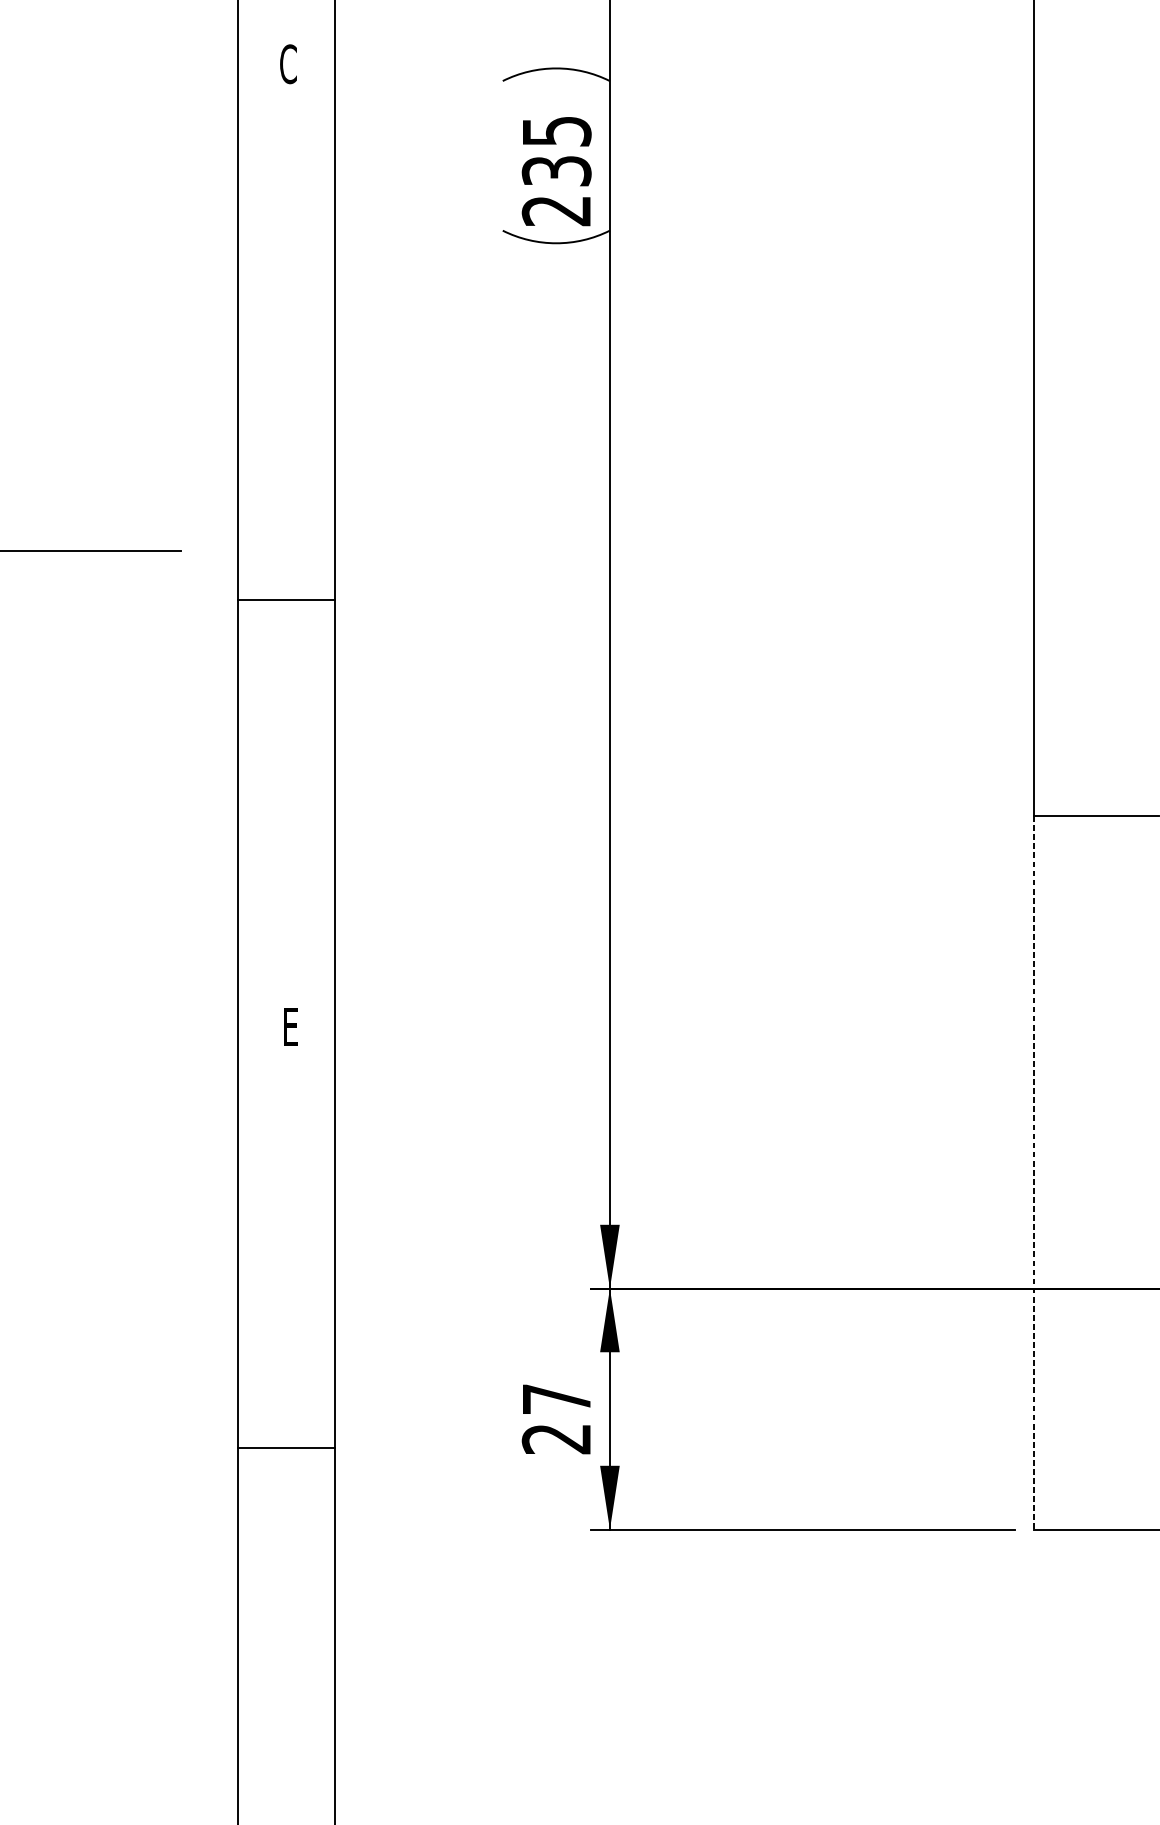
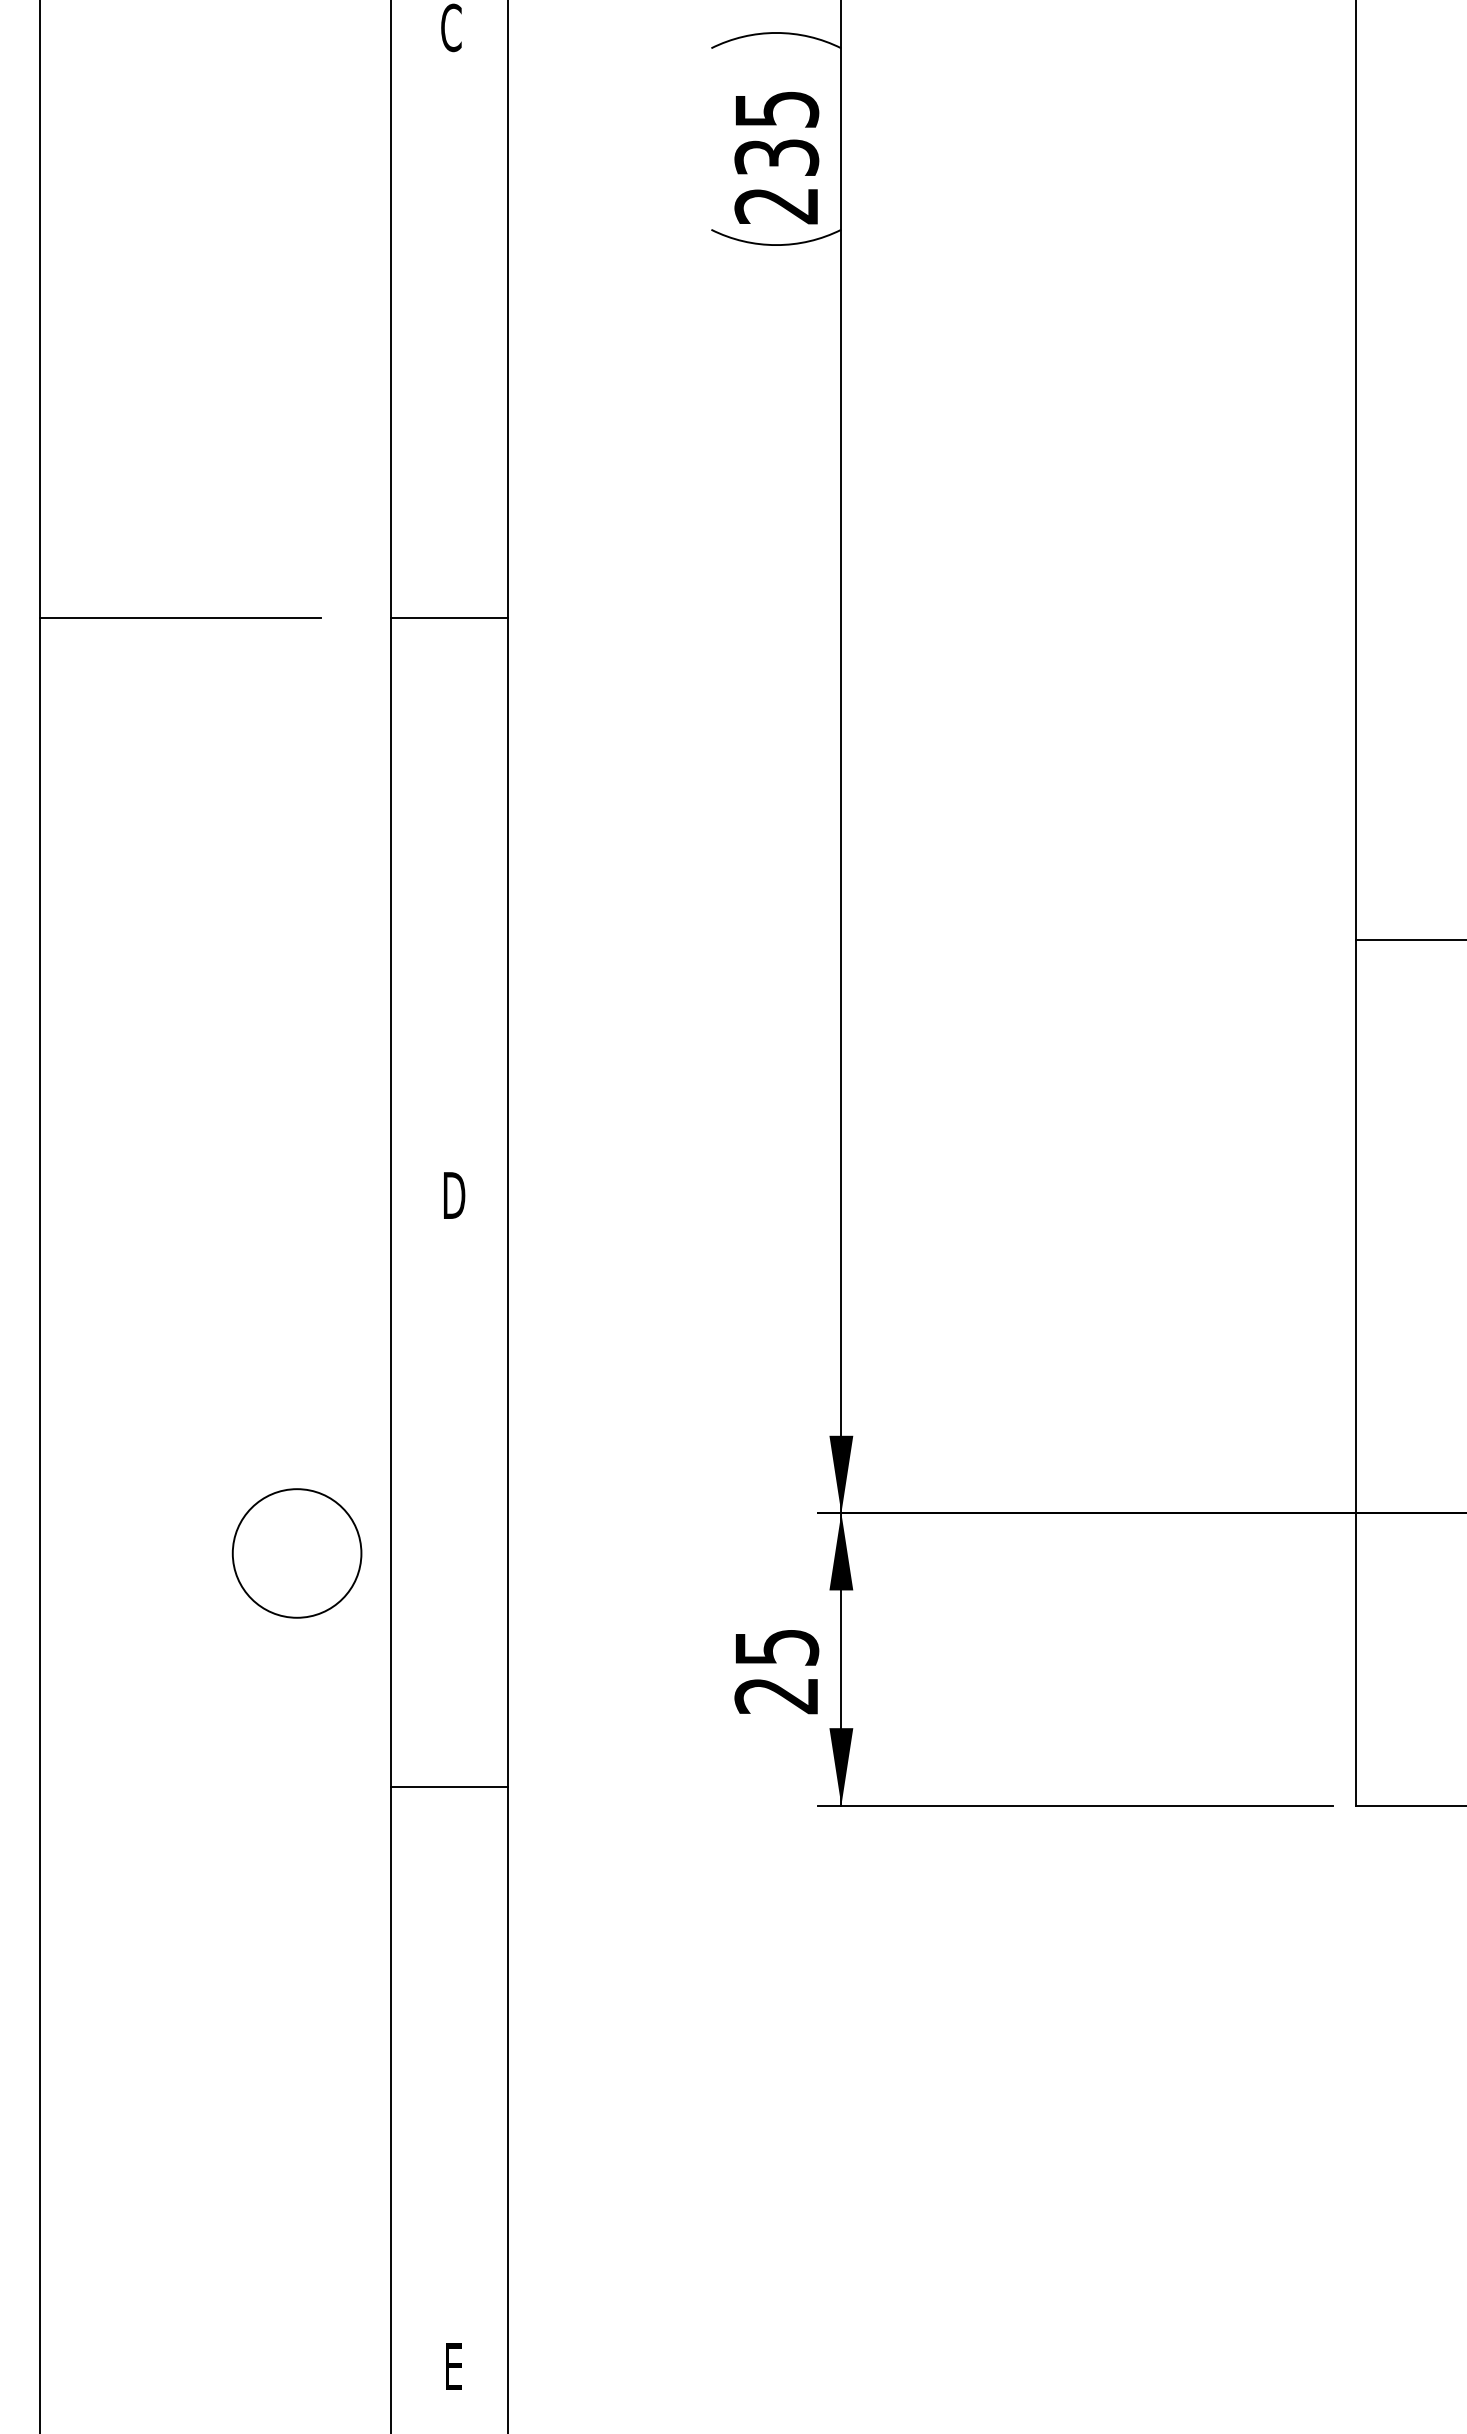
line: (286, 599) -> (448, 617), moved
text: (291, 1026) -> (454, 1195), E -> D
line: (1033, 1172) -> (1355, 1372), dashed -> solid
circle: (160, 1321) -> (296, 1553), added
text: (557, 1399) -> (777, 1647), 27 -> 25
line: (286, 1447) -> (448, 1787), moved

